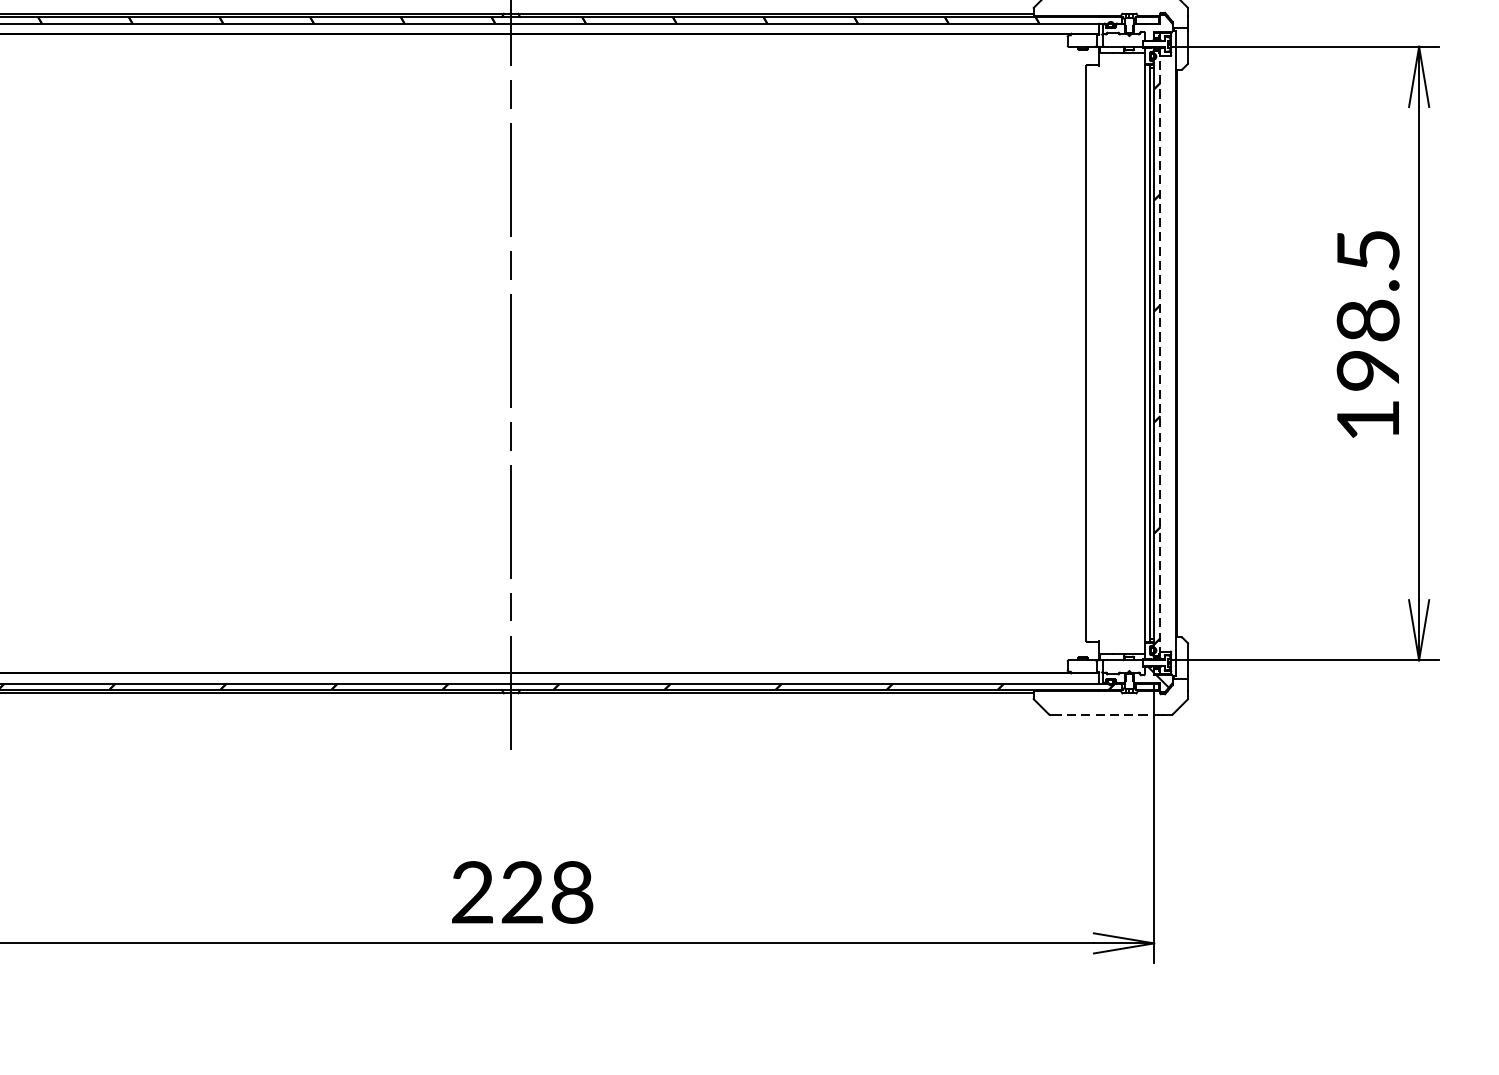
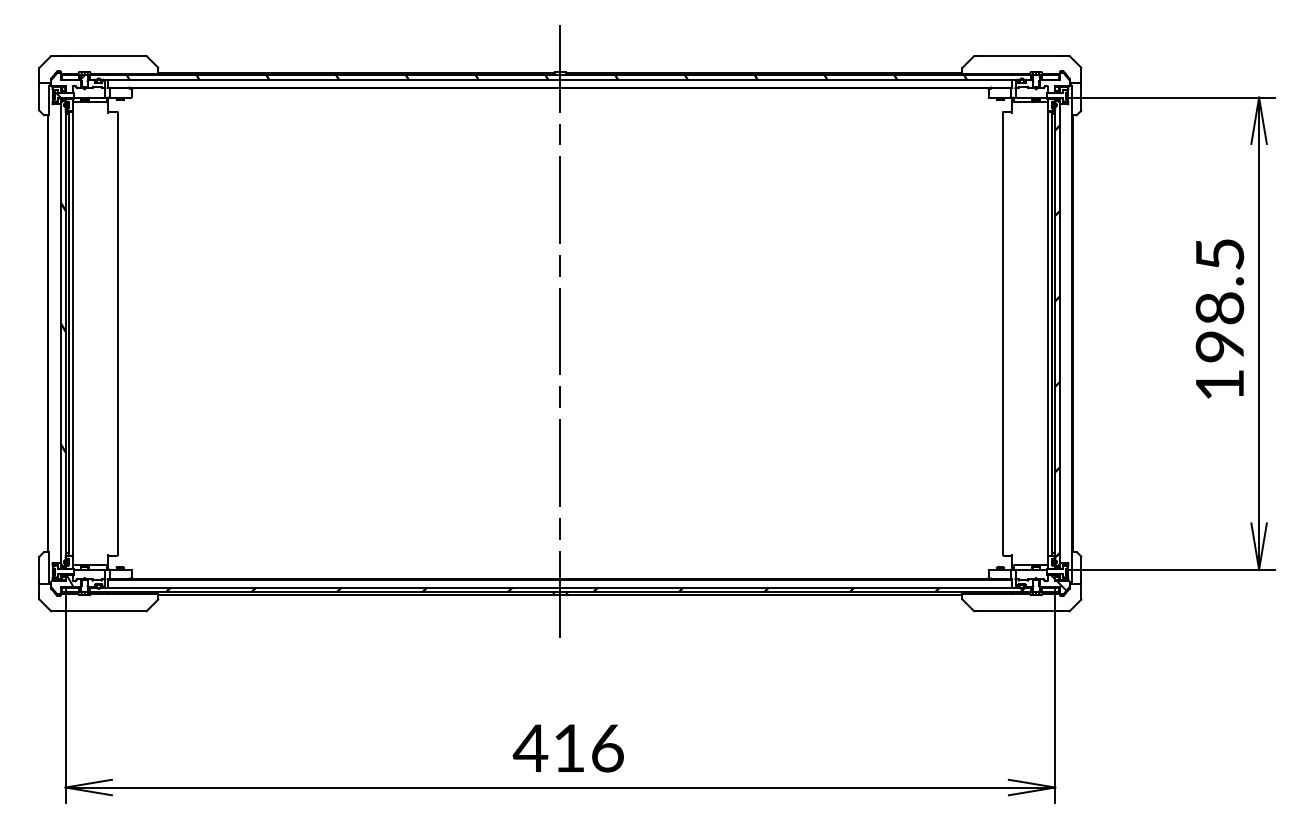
line: (1159, 353) -> (1059, 333), dashed -> solid
line: (1103, 714) -> (1016, 611), dashed -> solid
text: (520, 892) -> (567, 748), 228 -> 416

